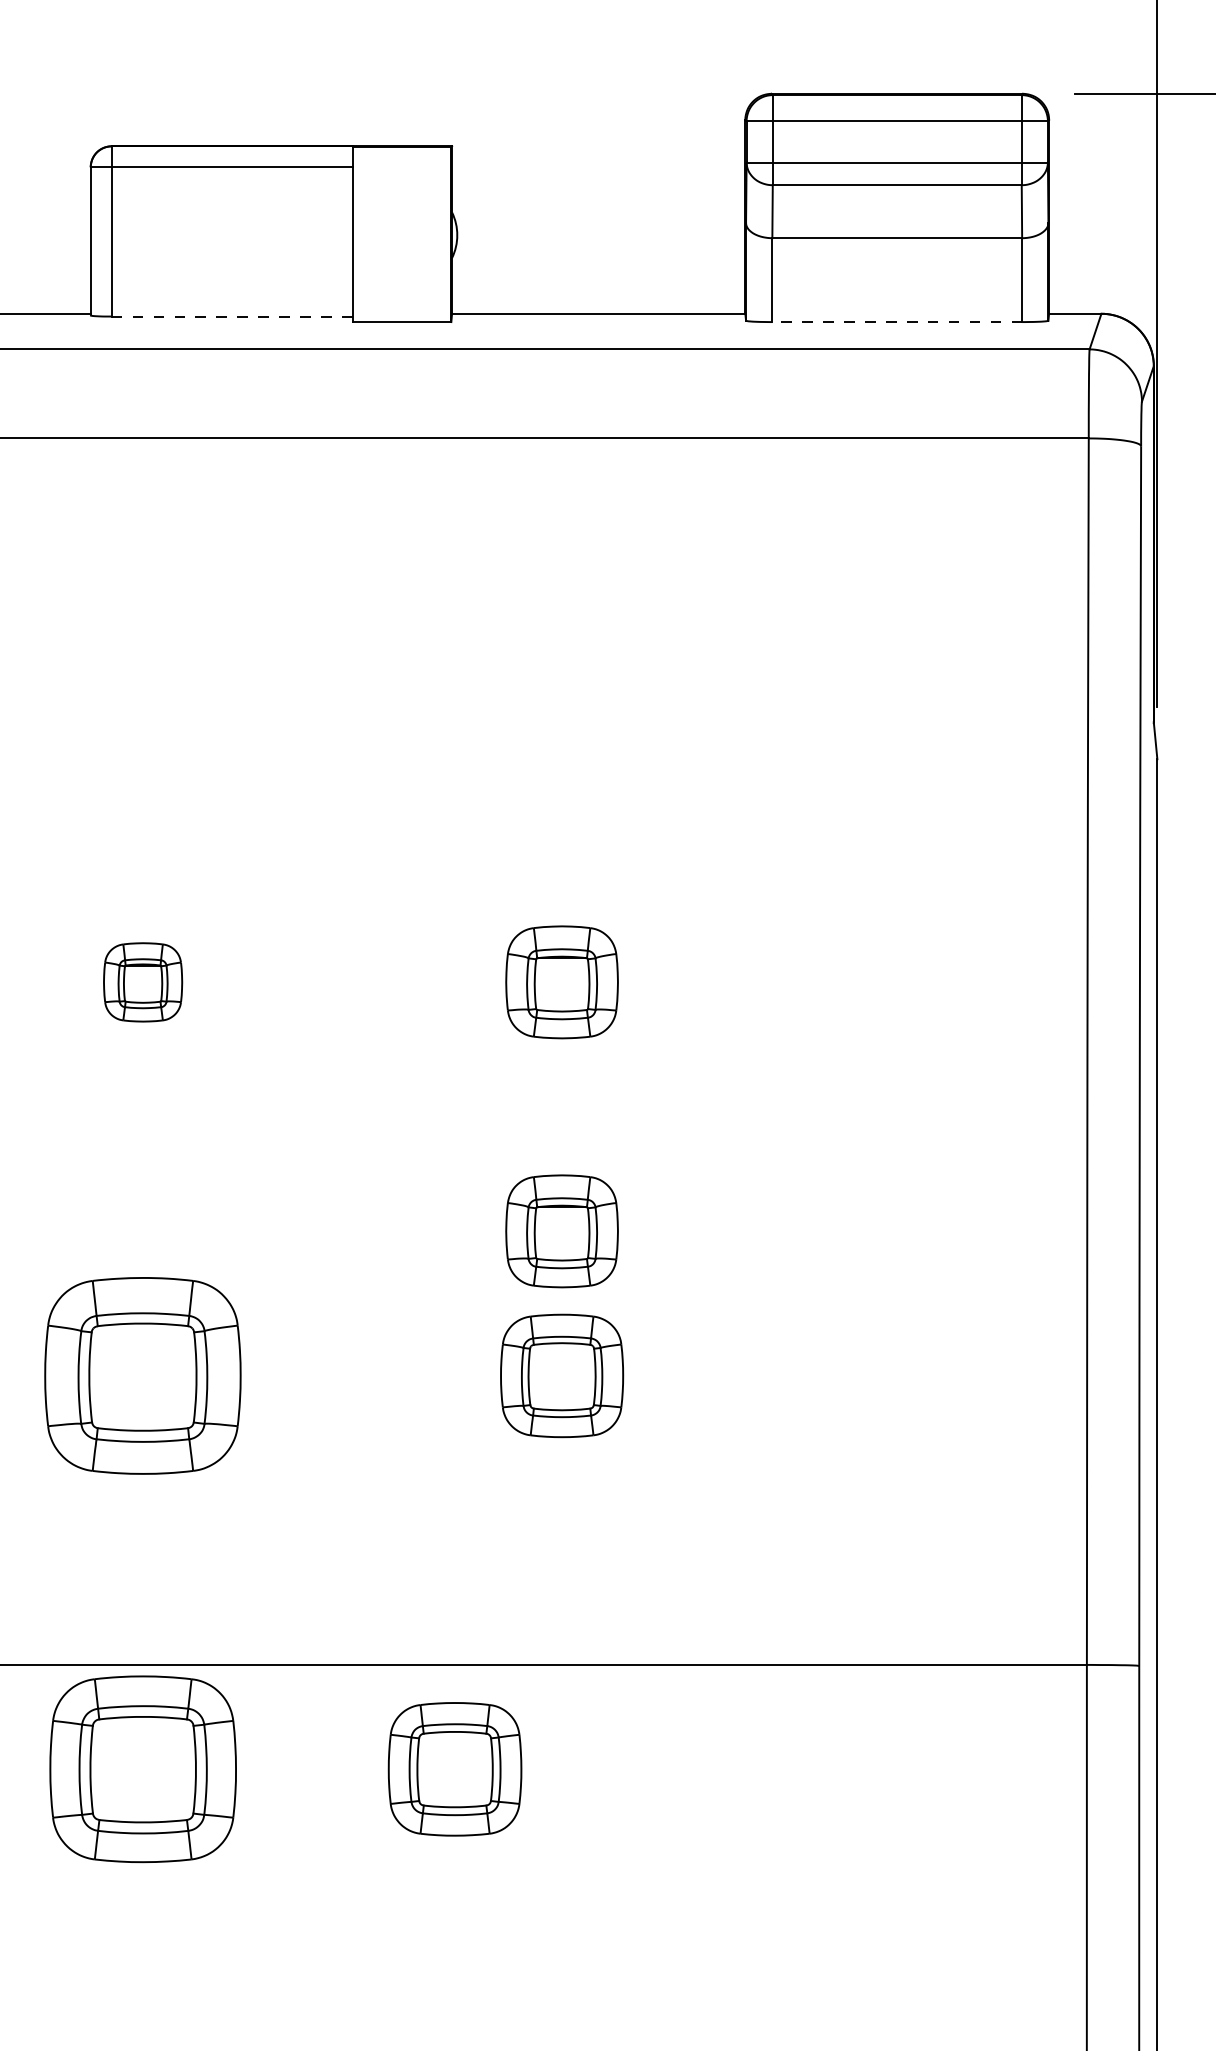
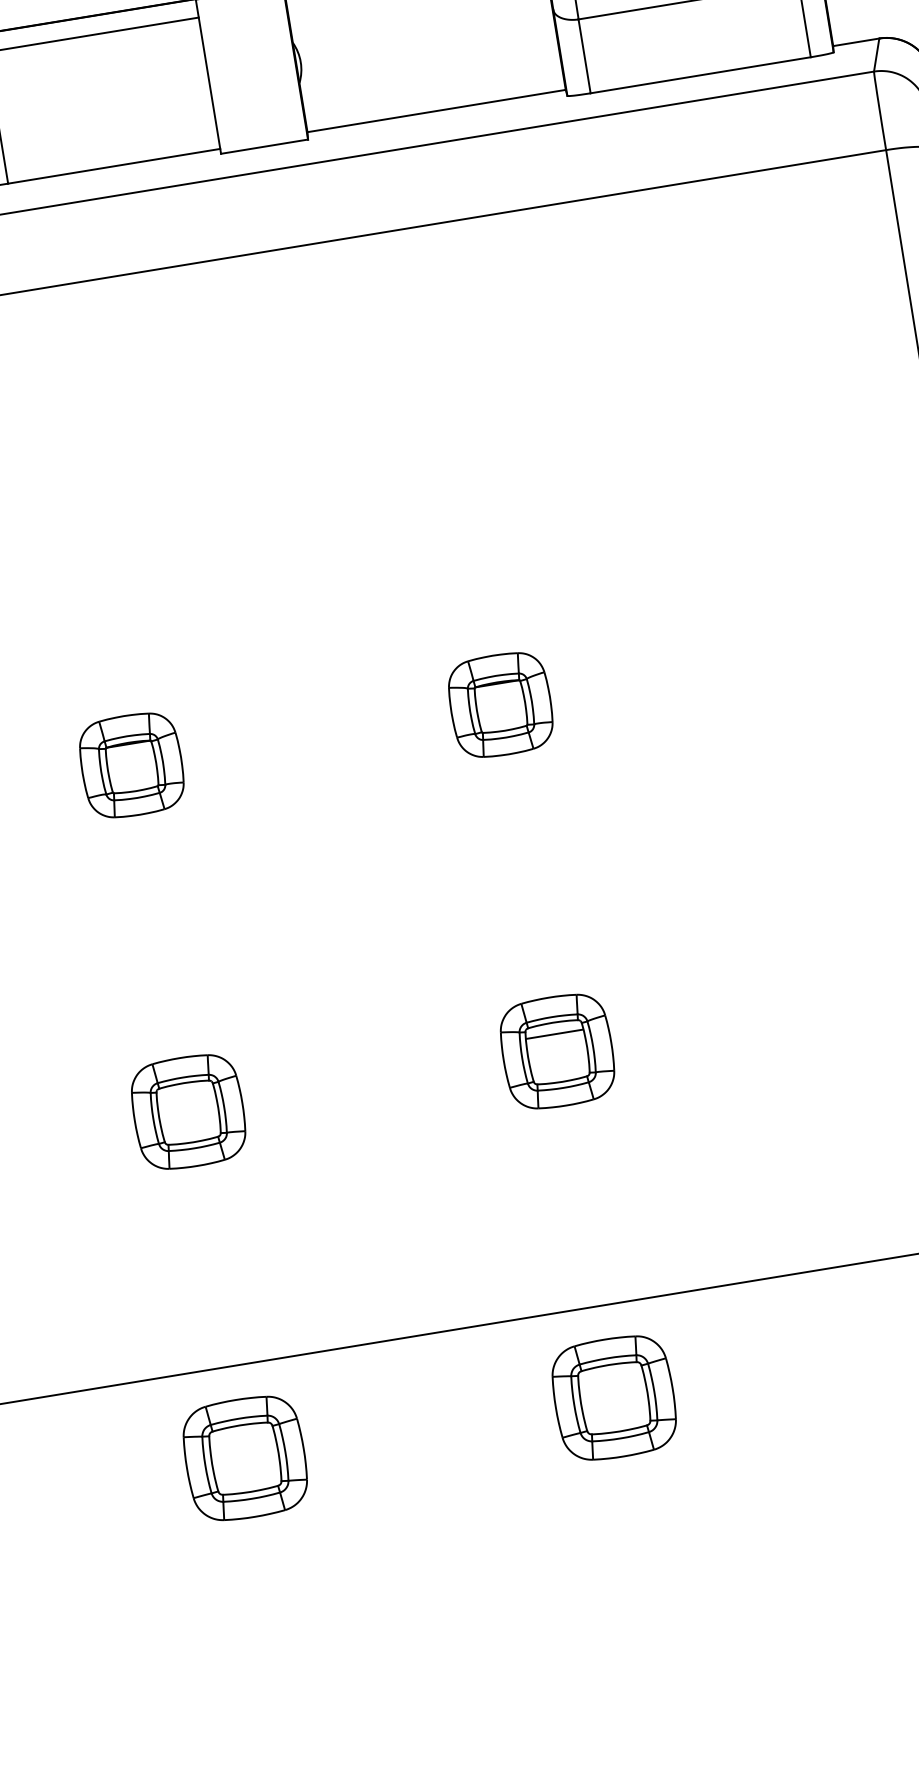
line: (231, 316) -> (113, 166), dashed -> solid
line: (896, 322) -> (700, 75), dashed -> solid
part: (142, 982) -> (131, 765), size x1.43
part: (561, 1231) -> (536, 924), removed
line: (562, 1356) -> (555, 1034), added
part: (143, 1375) -> (188, 1111), size x0.62
part: (142, 1769) -> (244, 1458), size x0.71
part: (454, 1769) -> (613, 1398), moved

